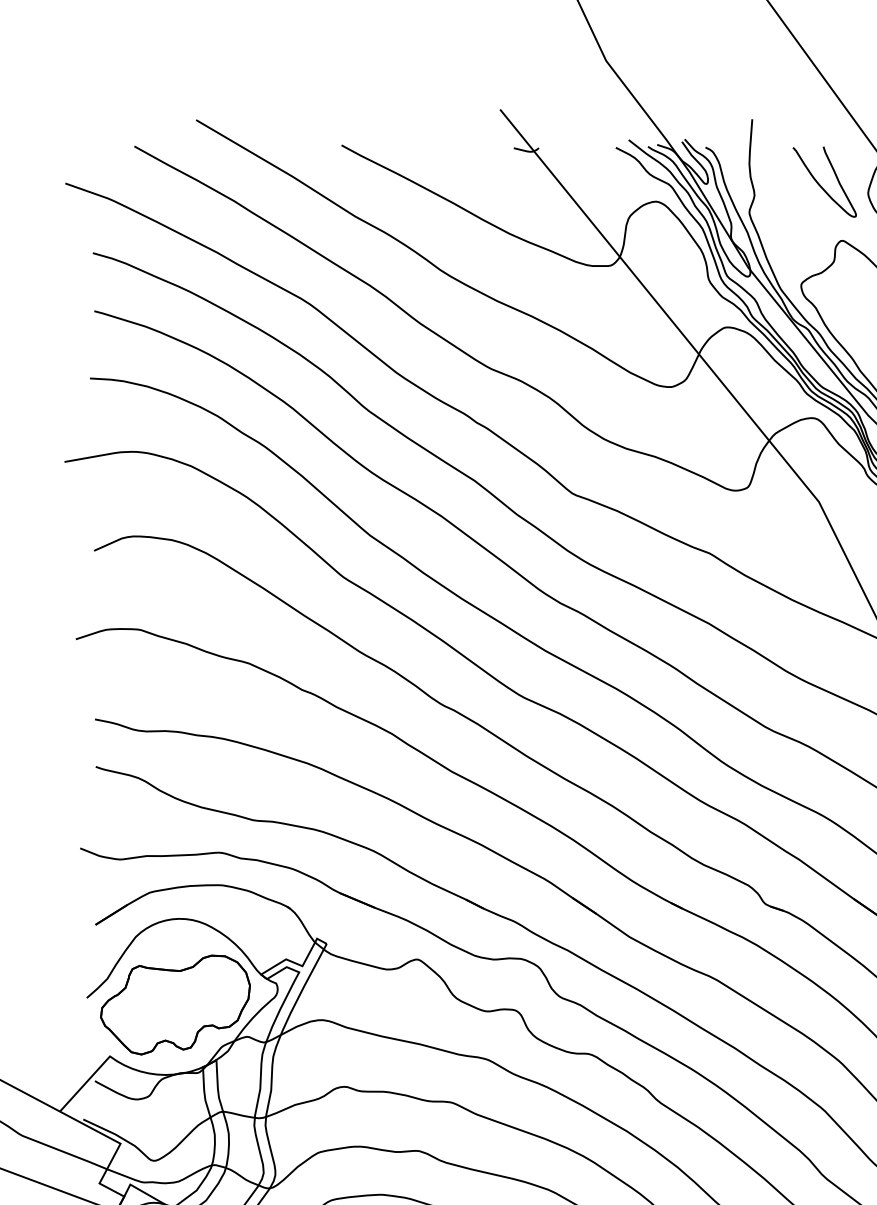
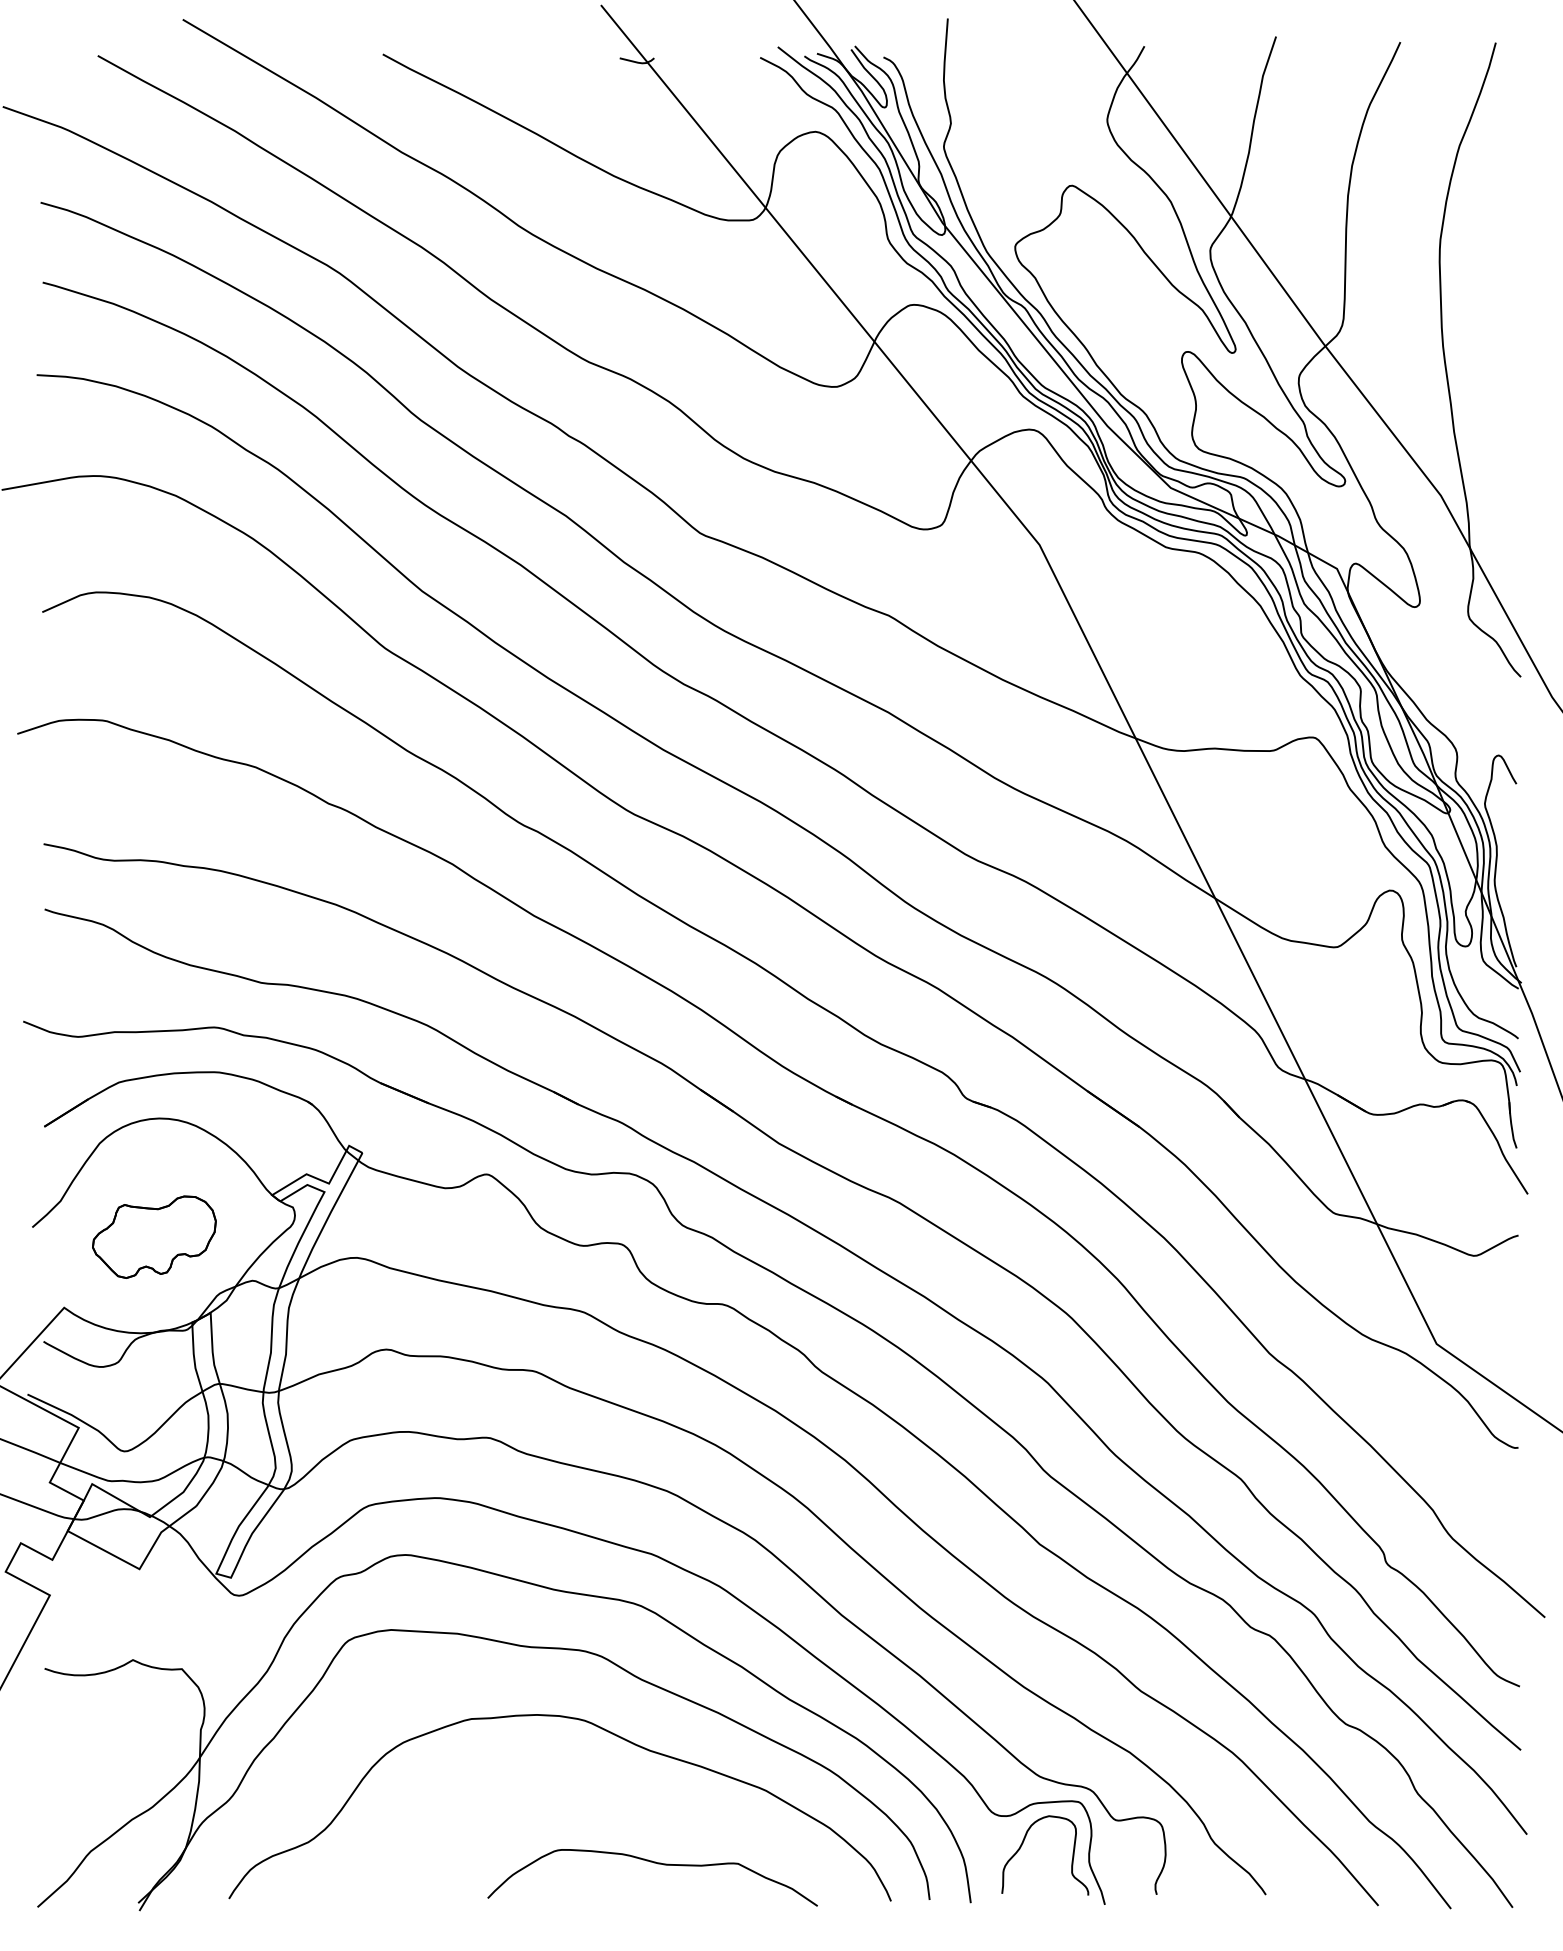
curve: (819, 183) -> (1040, 107), removed
part: (175, 1005) -> (154, 1237), size x0.6

